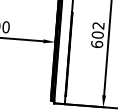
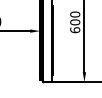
text: (98, 25) -> (75, 14), 602 -> 600

